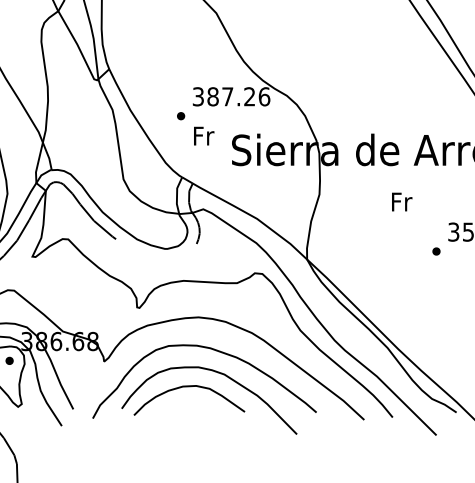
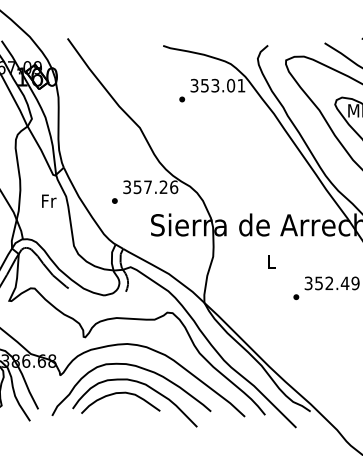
text: (212, 97) -> (137, 187), 387.26 -> 357.26
text: (204, 135) -> (49, 200), moved
text: (401, 201) -> (271, 261), Fr -> L

